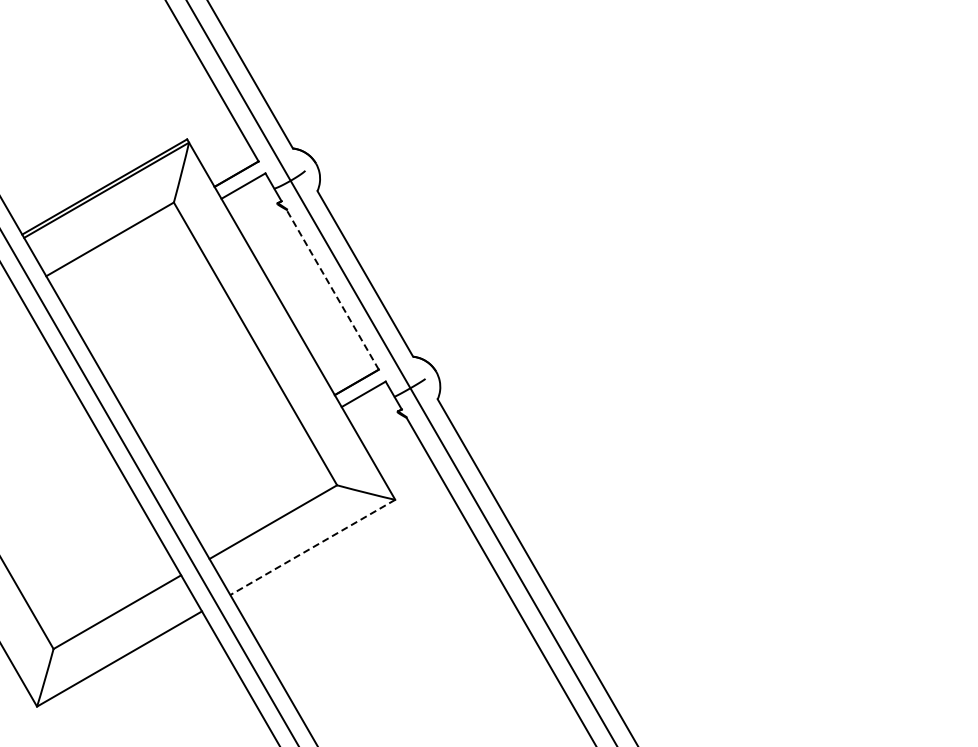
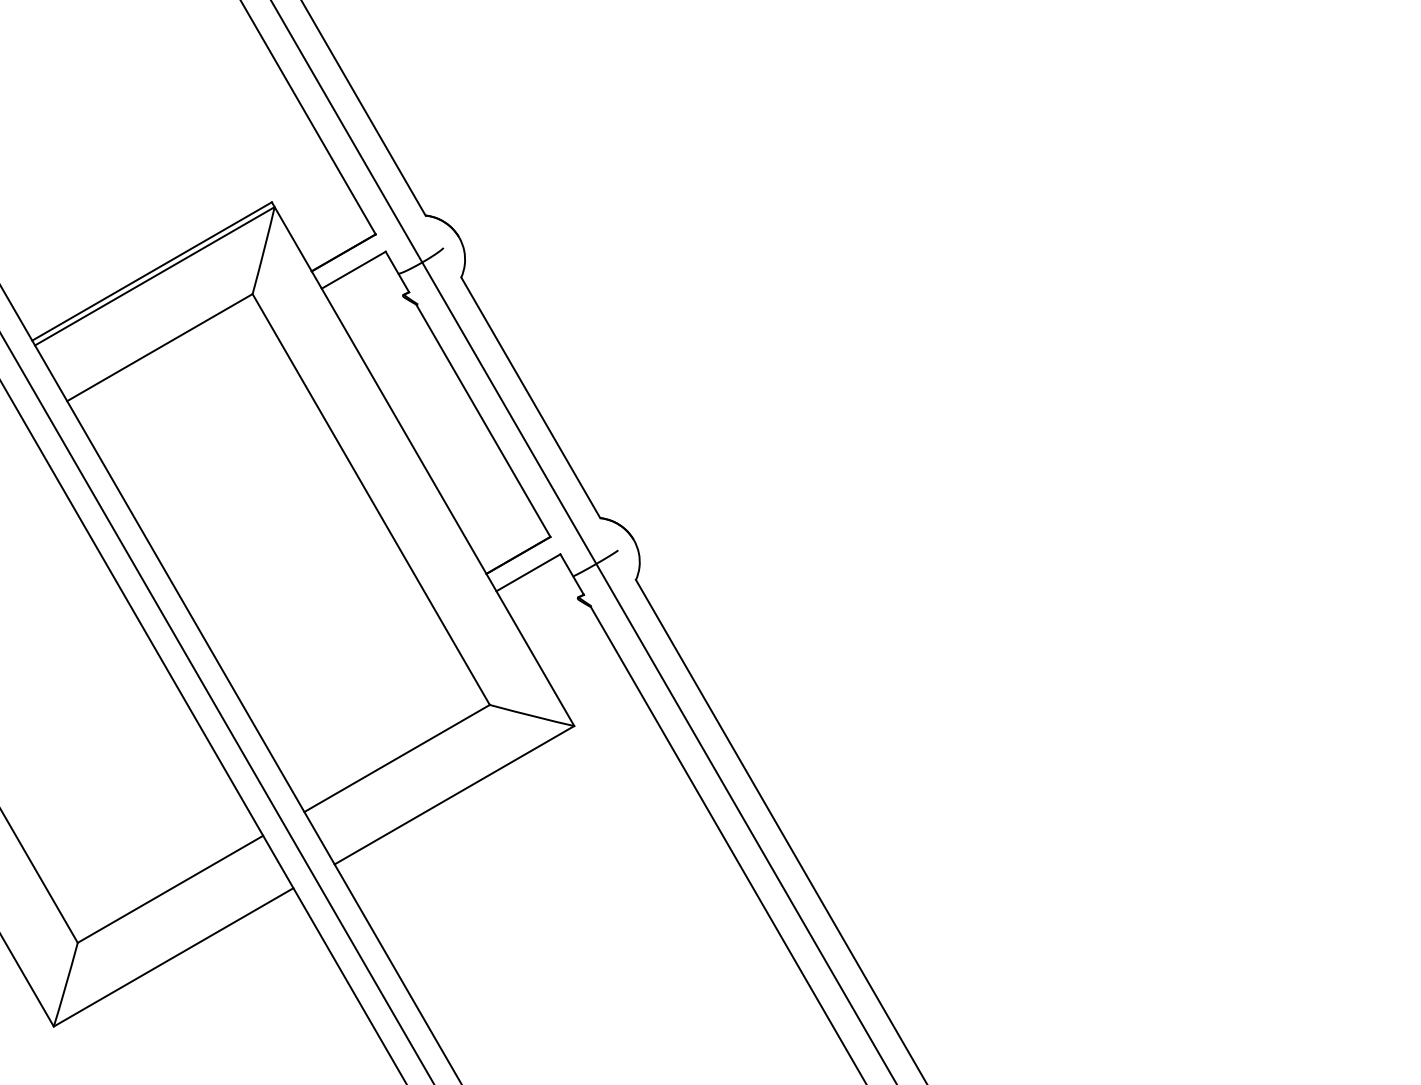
line: (332, 289) -> (483, 420), dashed -> solid
line: (312, 547) -> (454, 795), dashed -> solid

